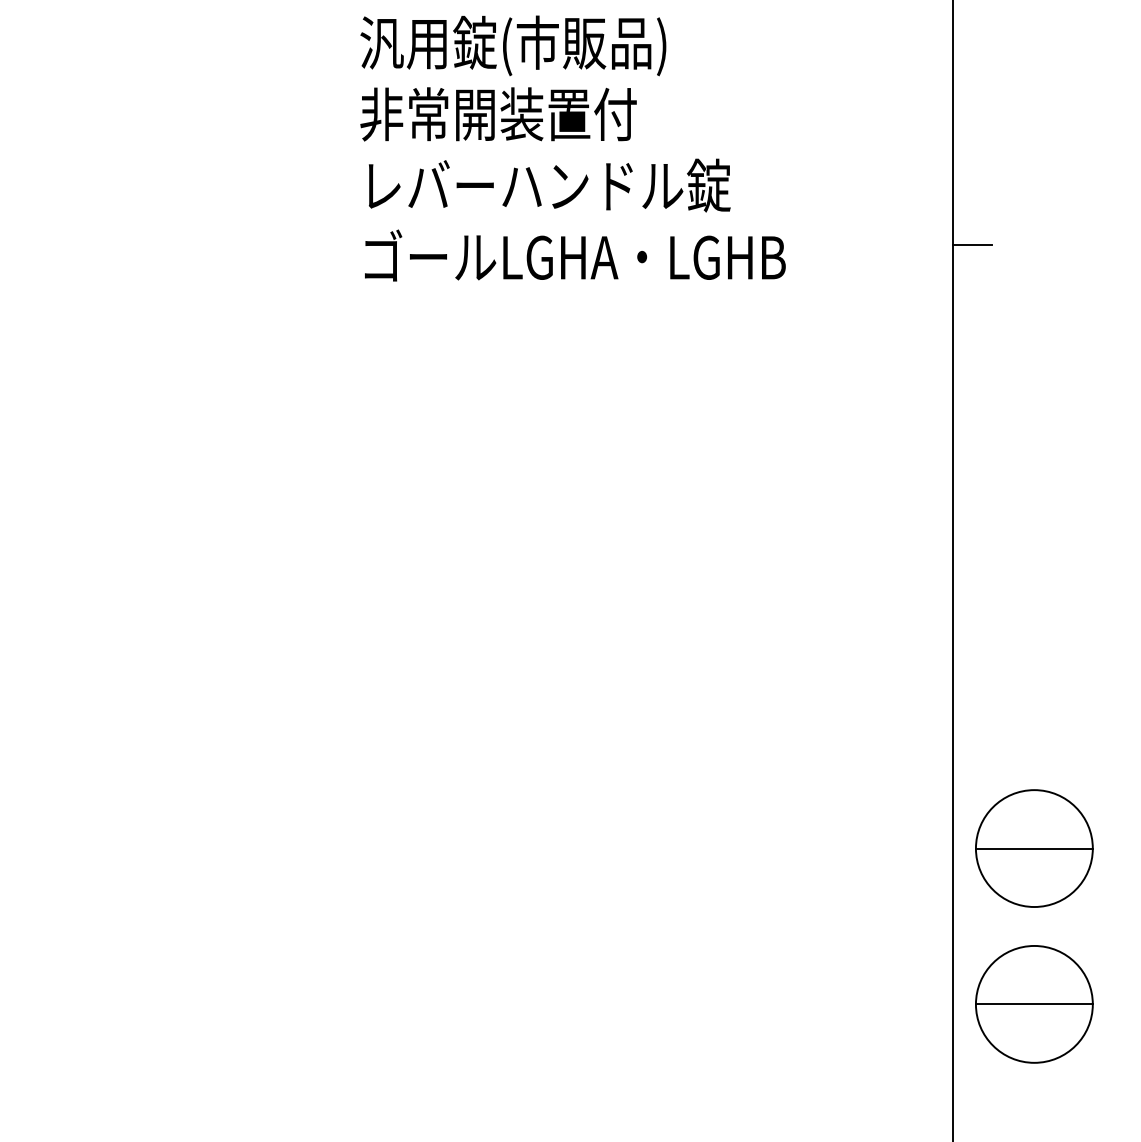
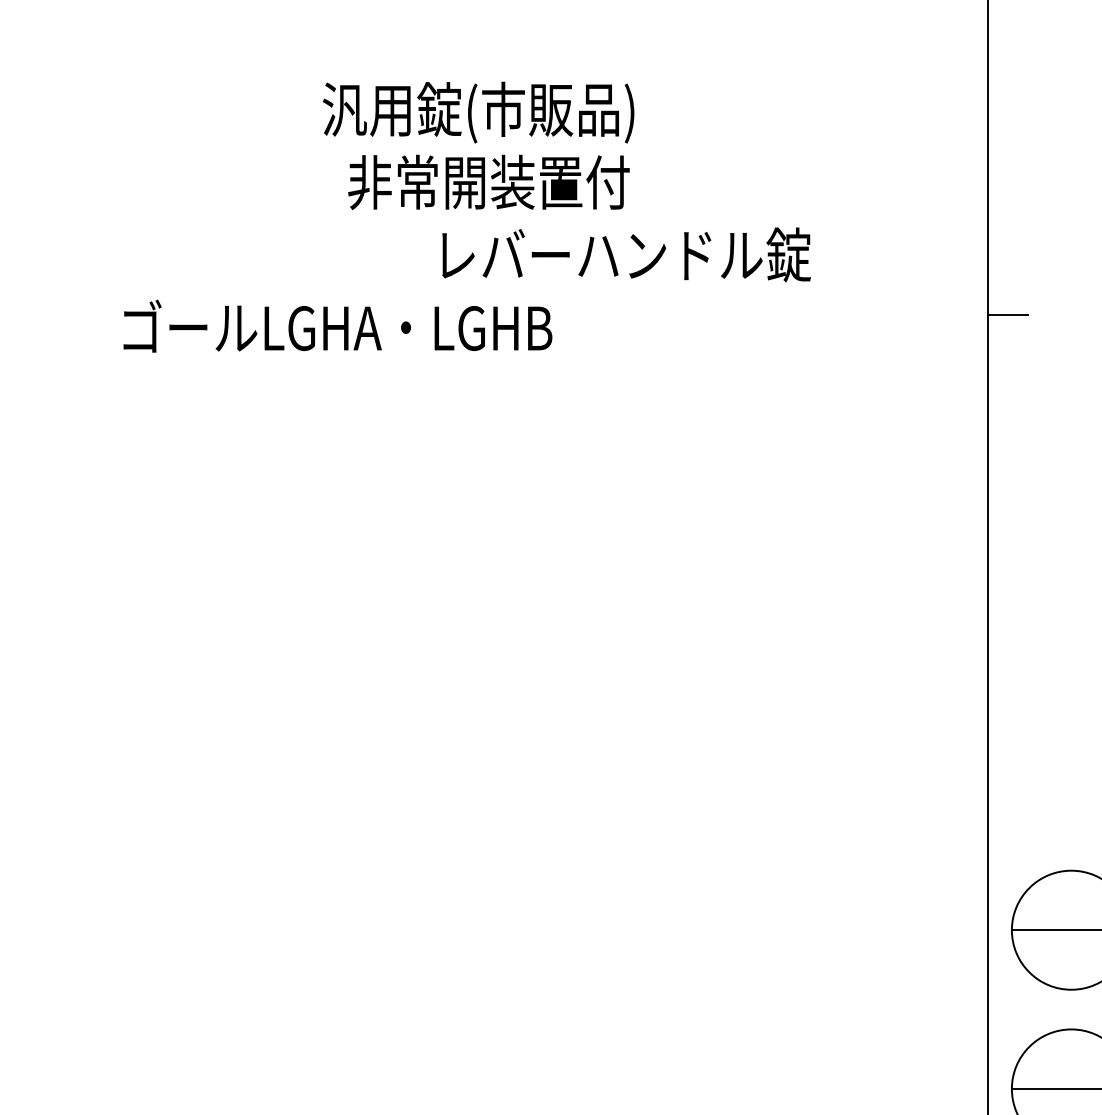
text: (513, 45) -> (478, 112), moved
text: (498, 114) -> (488, 182), moved
text: (549, 185) -> (626, 254), moved
text: (575, 255) -> (338, 326), moved

